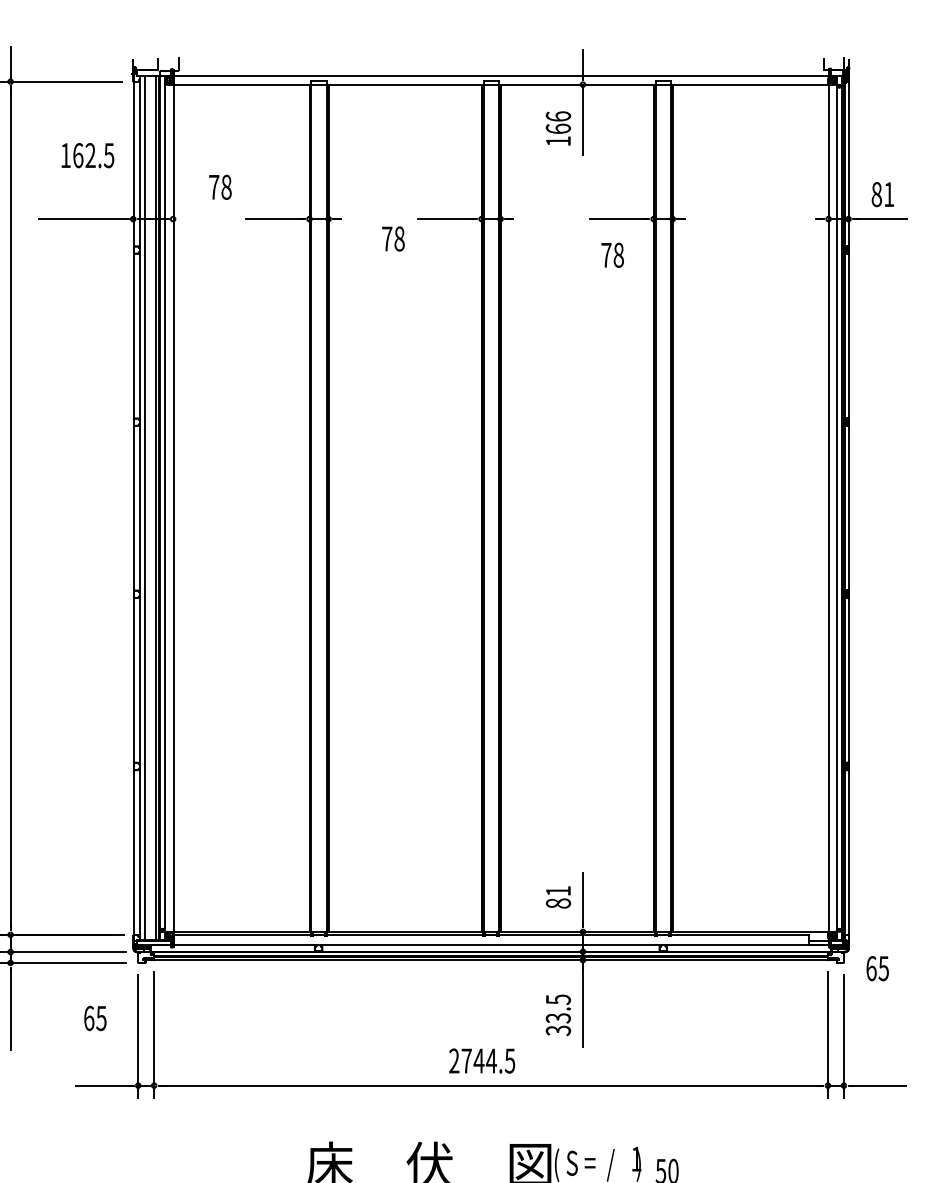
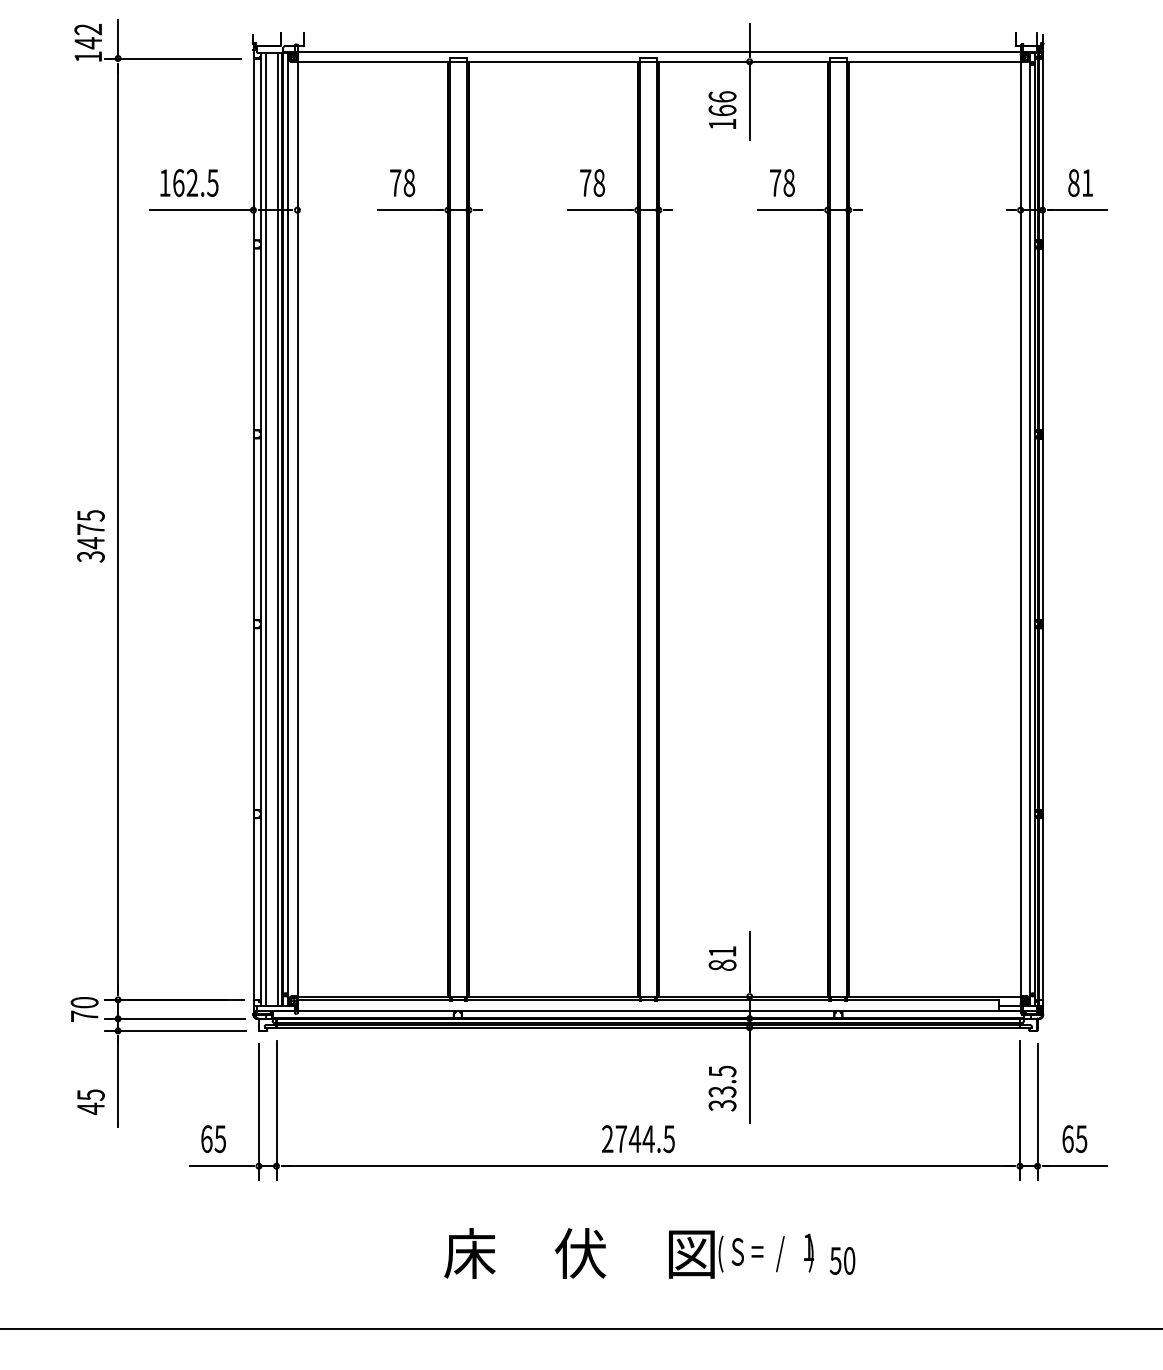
text: (87, 155) -> (189, 182), moved
text: (220, 186) -> (402, 182), moved
text: (393, 238) -> (592, 182), moved
text: (612, 254) -> (782, 182), moved
text: (877, 968) -> (1074, 1139), moved
text: (95, 1018) -> (213, 1139), moved

